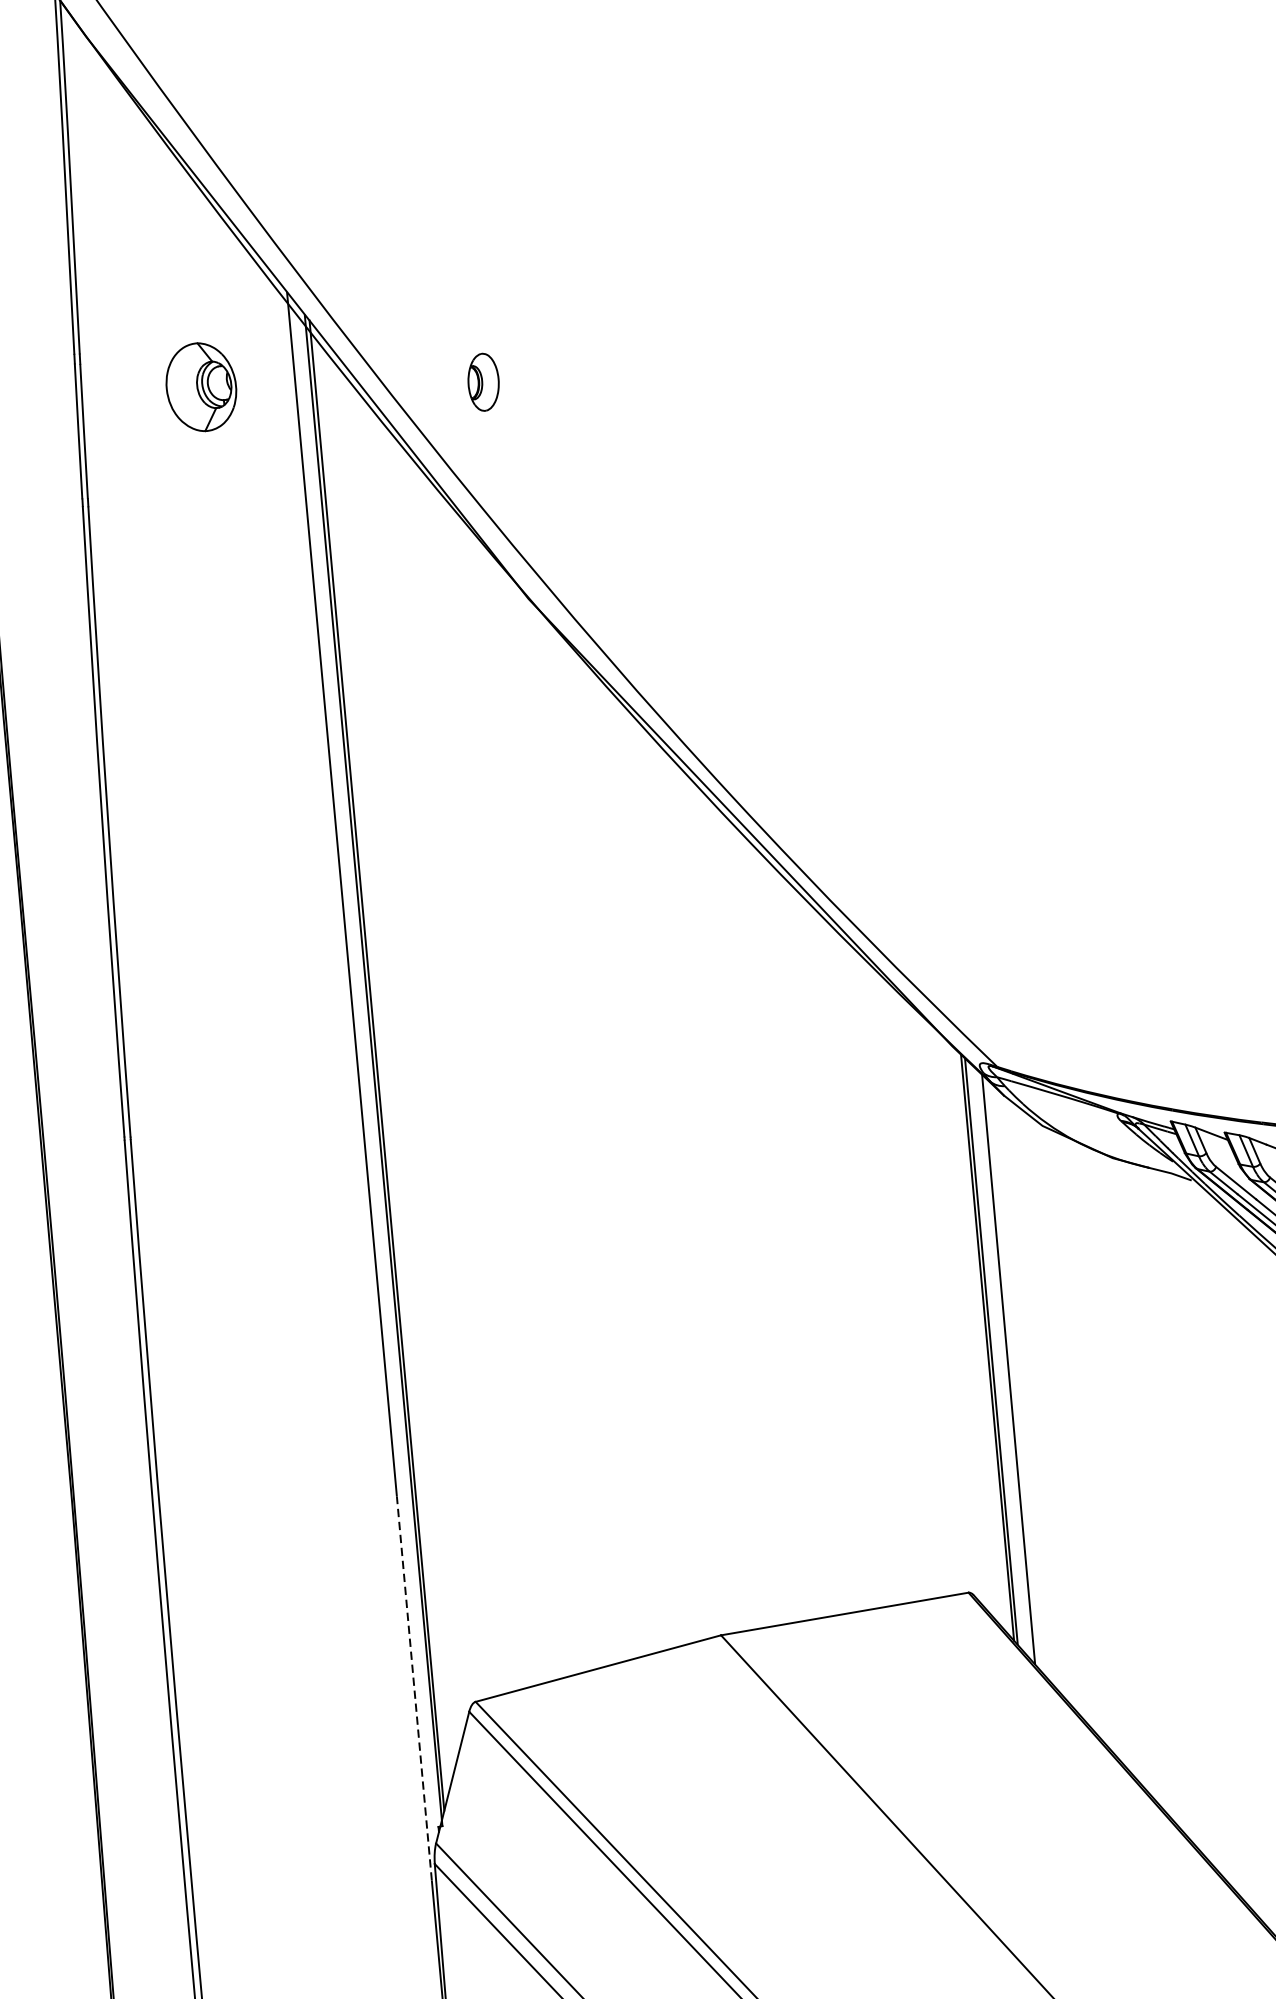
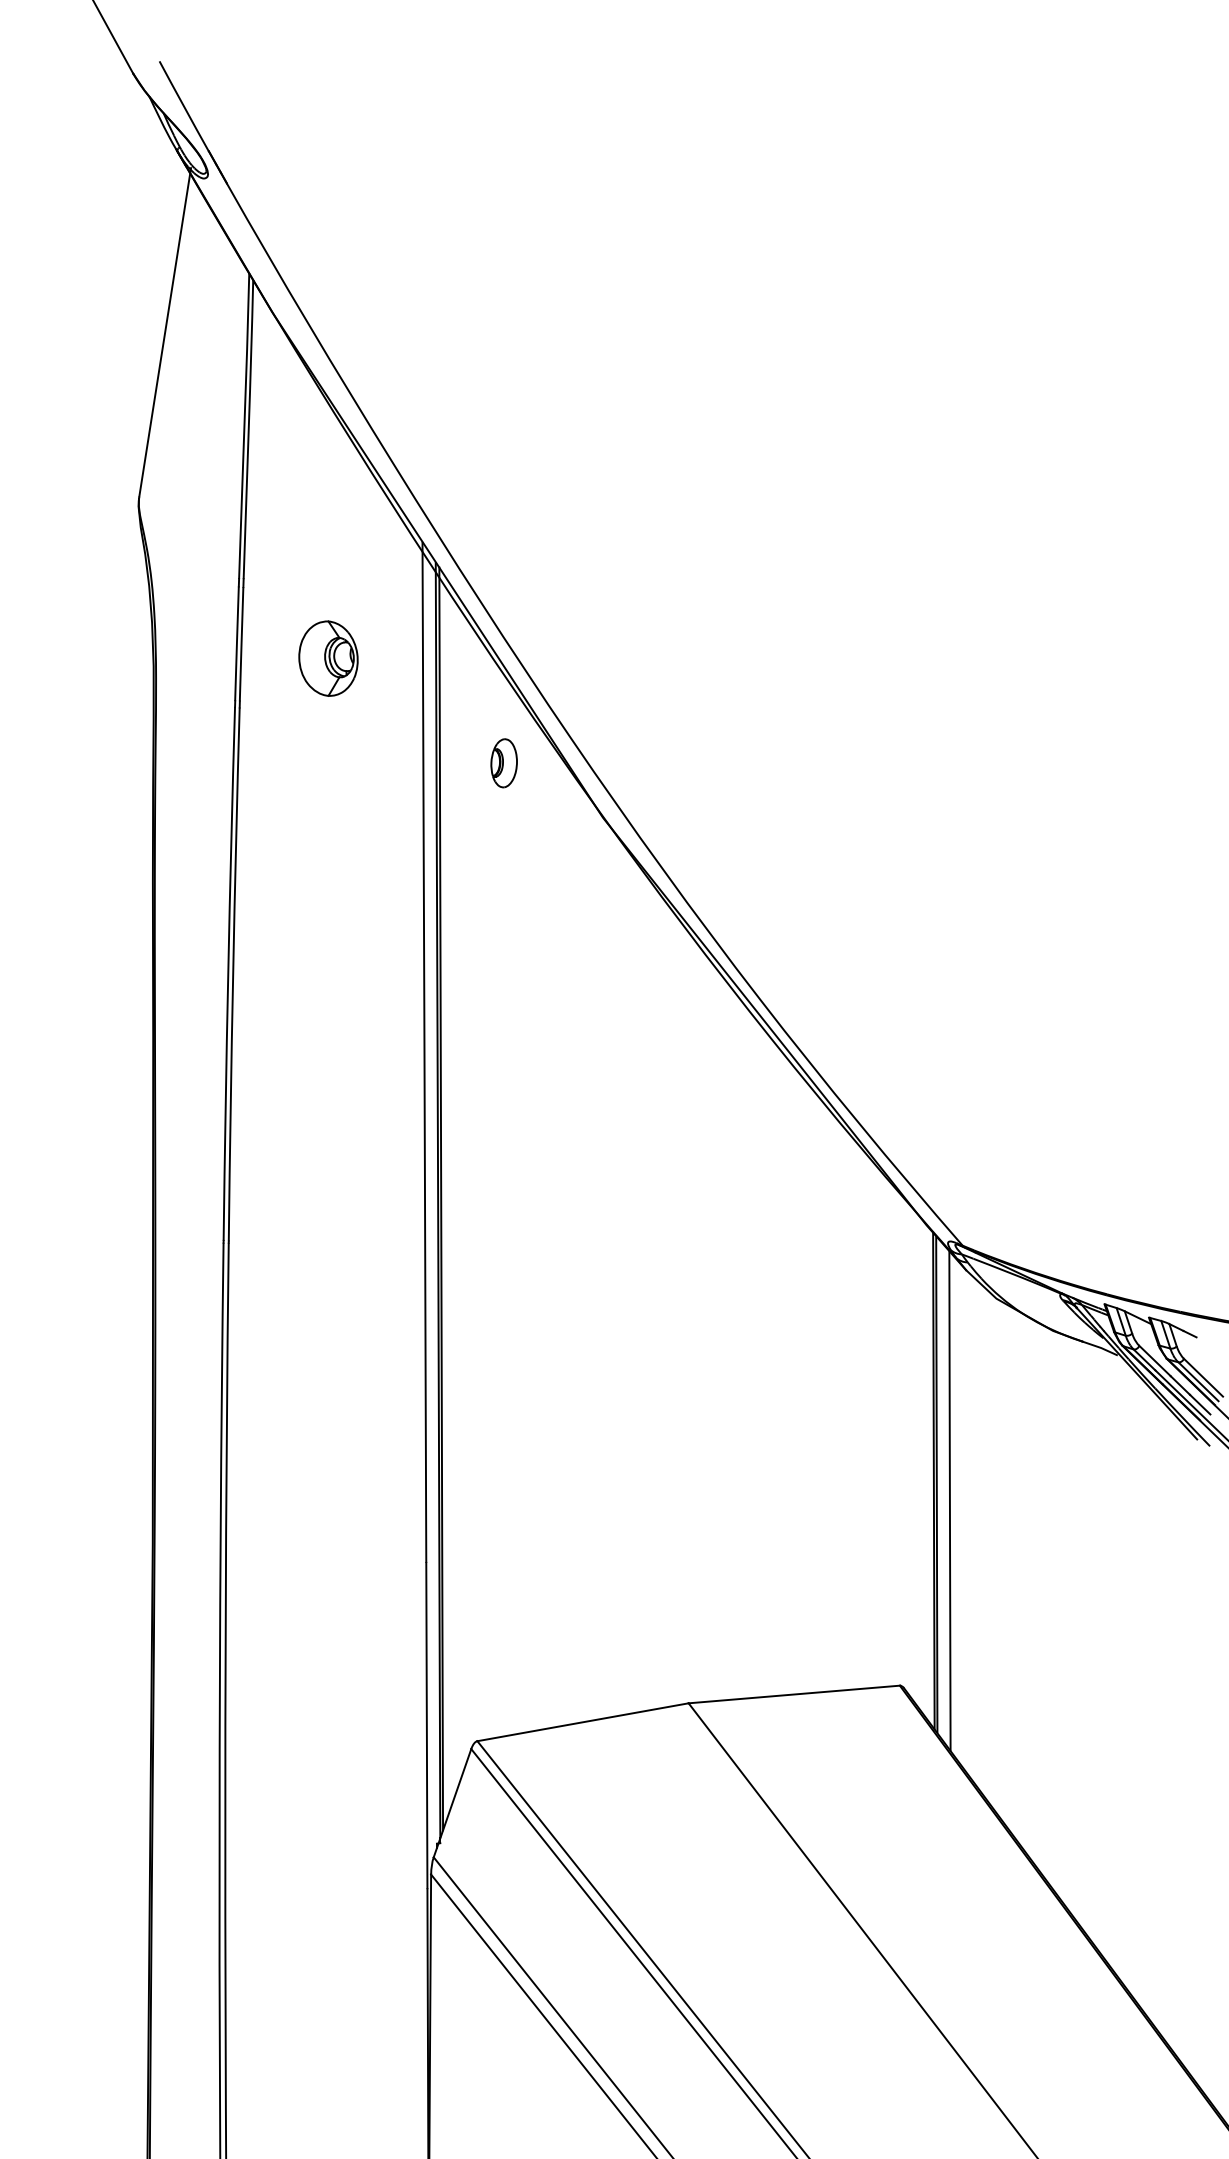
part: (482, 382) -> (503, 763), moved
part: (201, 387) -> (328, 658), moved
line: (413, 1688) -> (426, 1725), dashed -> solid

